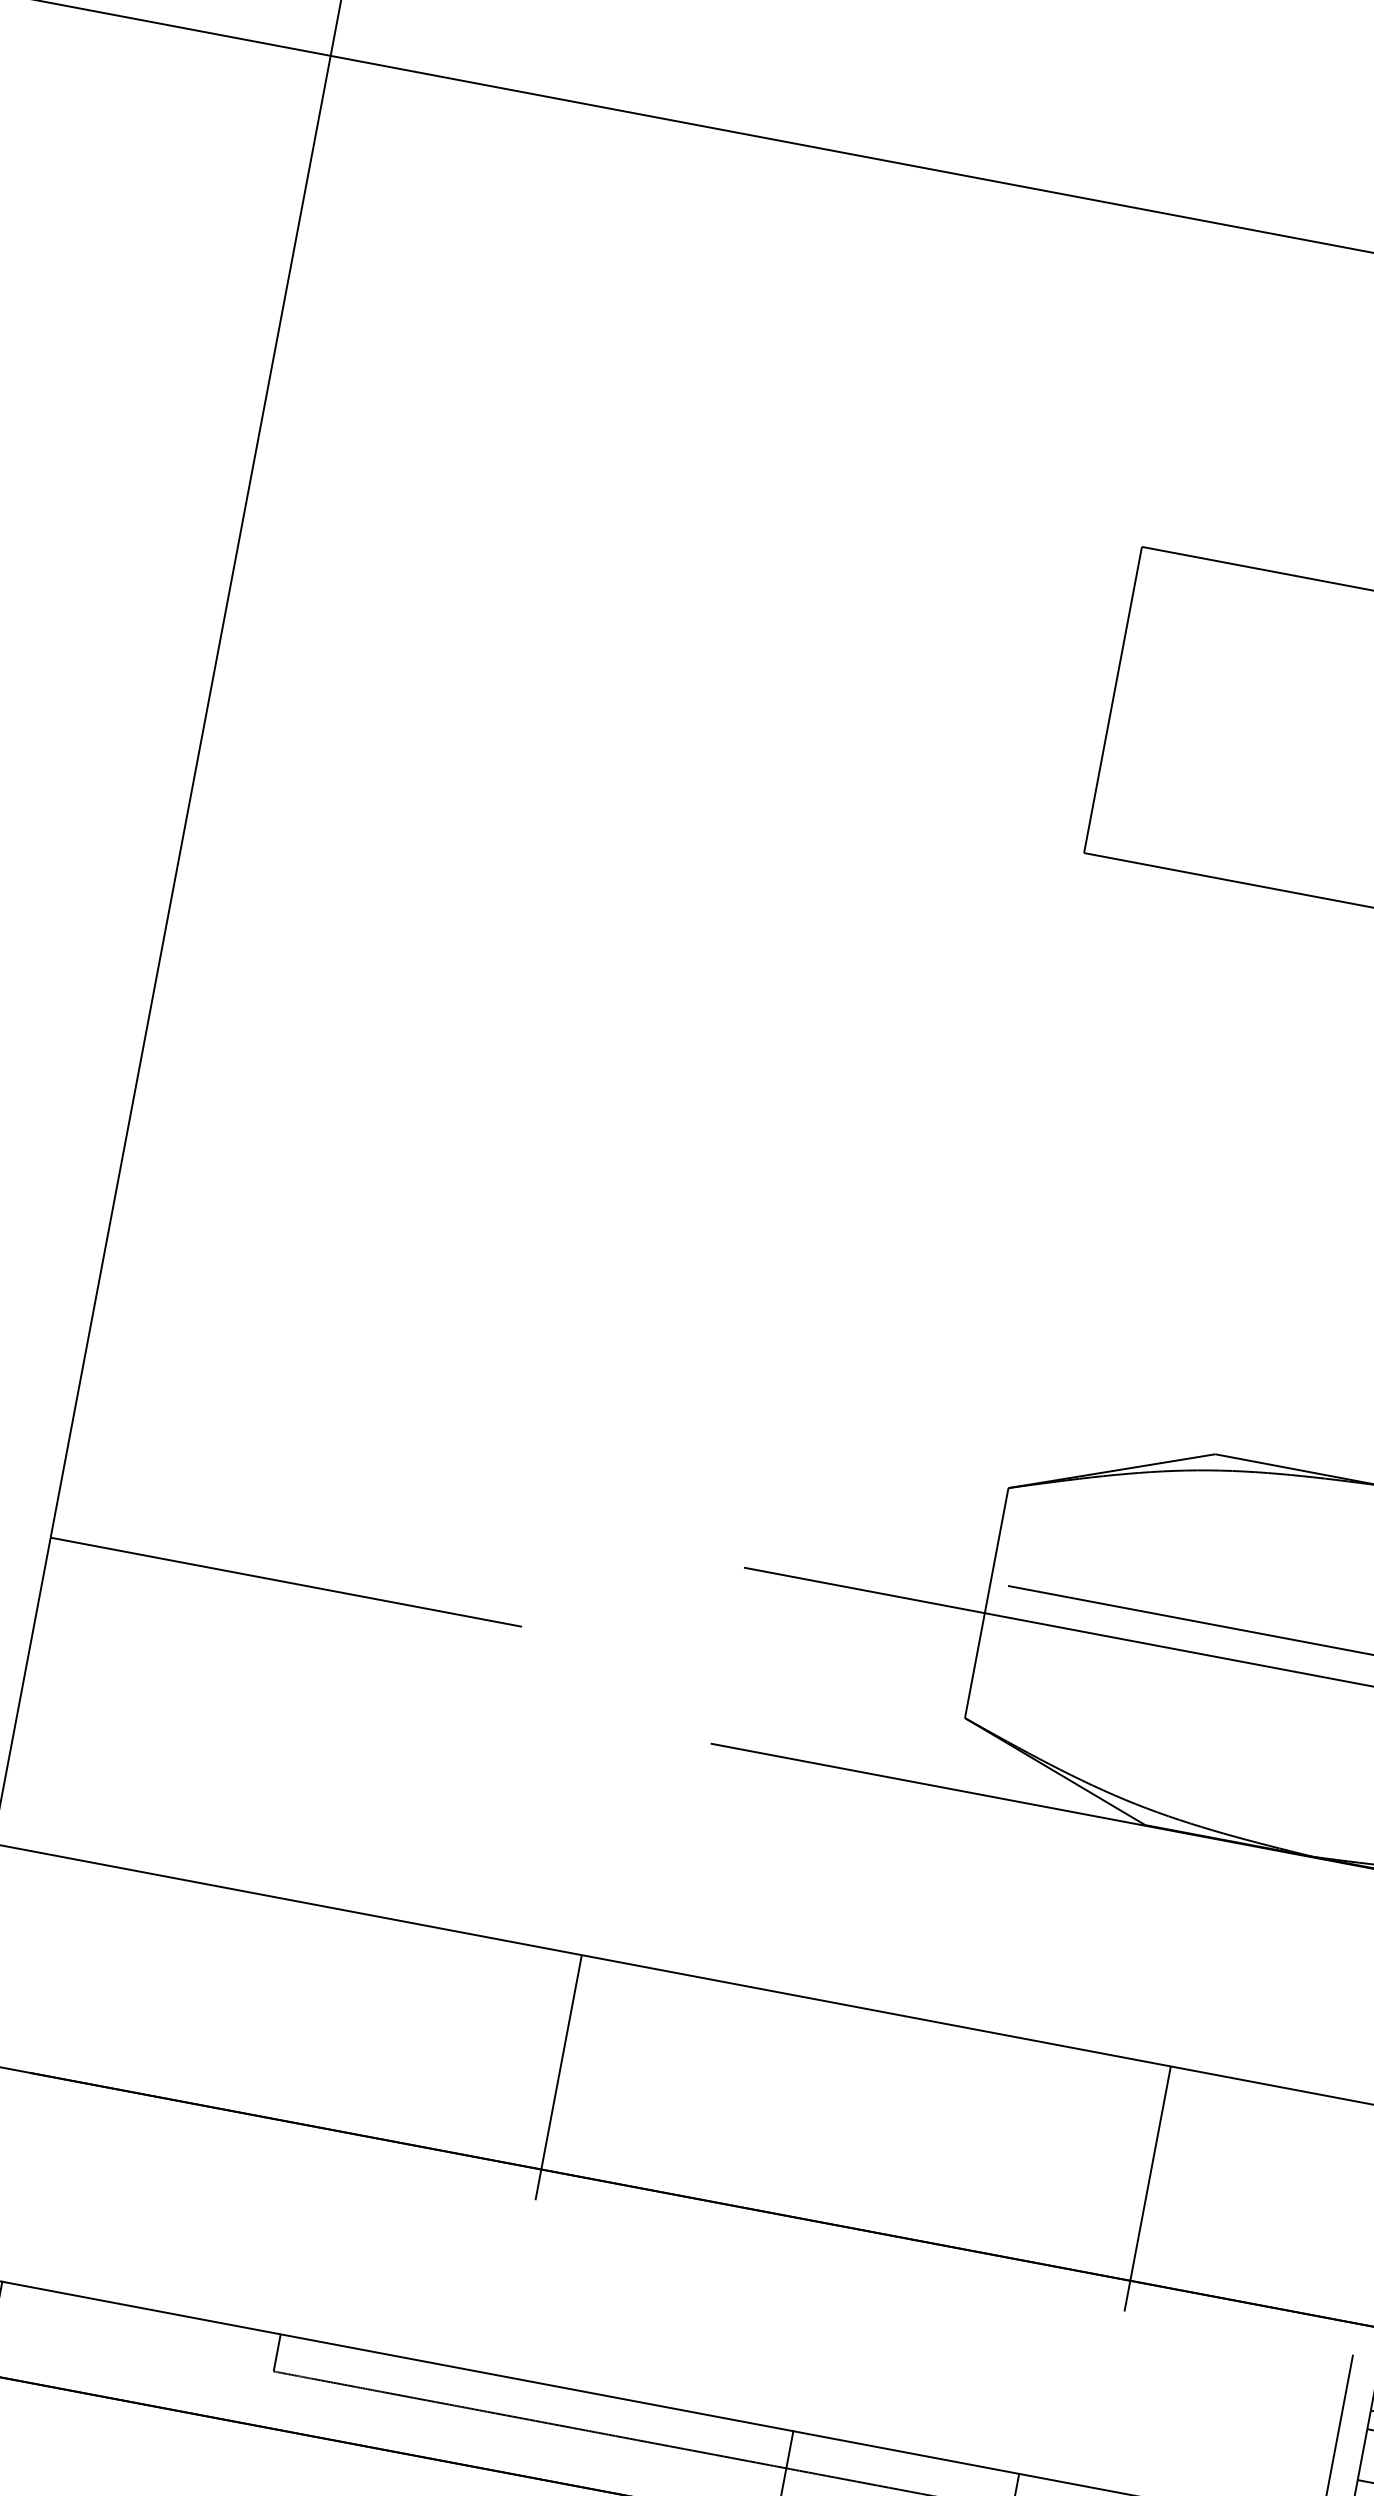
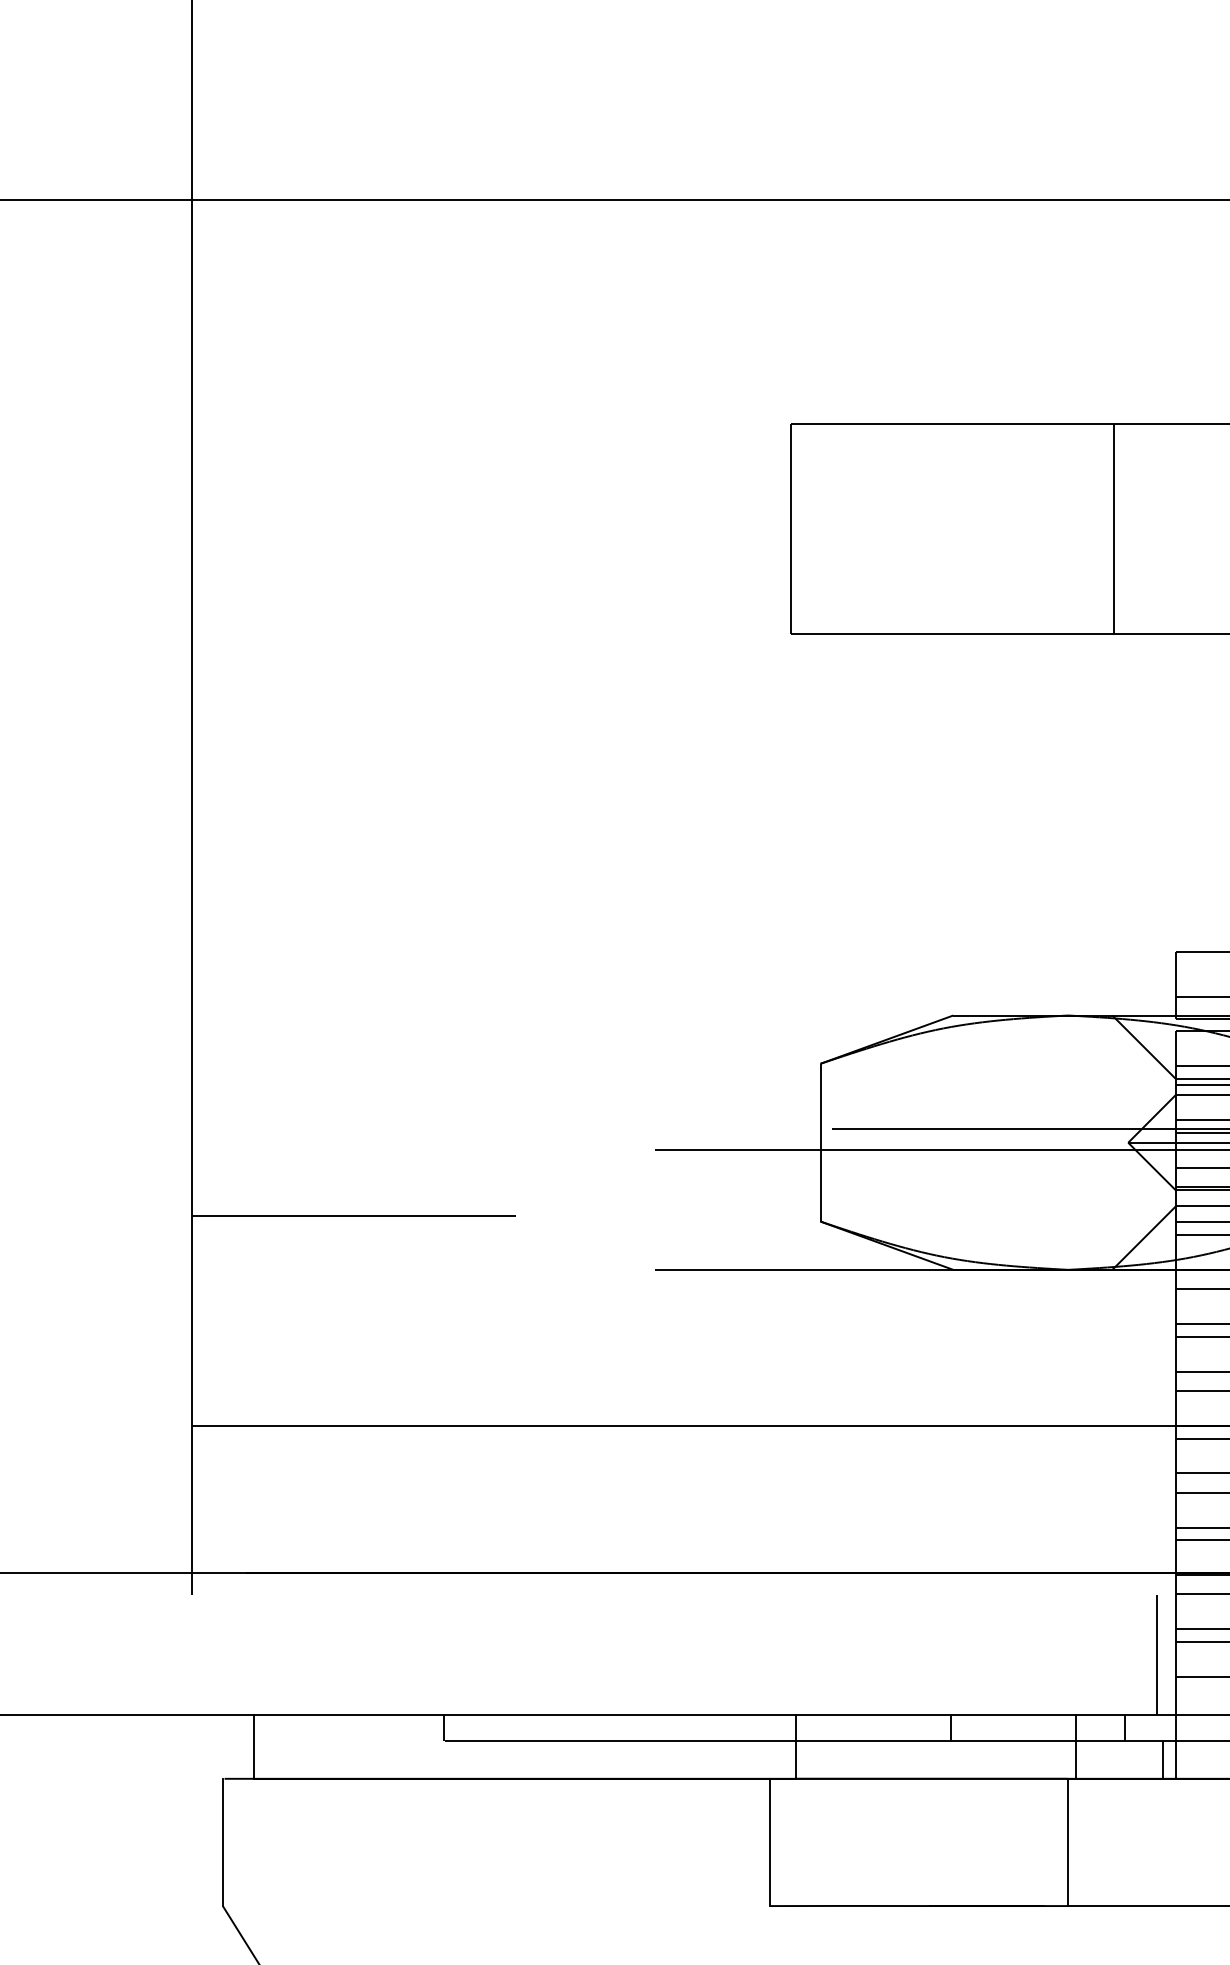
line: (558, 2077) -> (596, 1510), removed
line: (1147, 2188) -> (1000, 1510), removed

